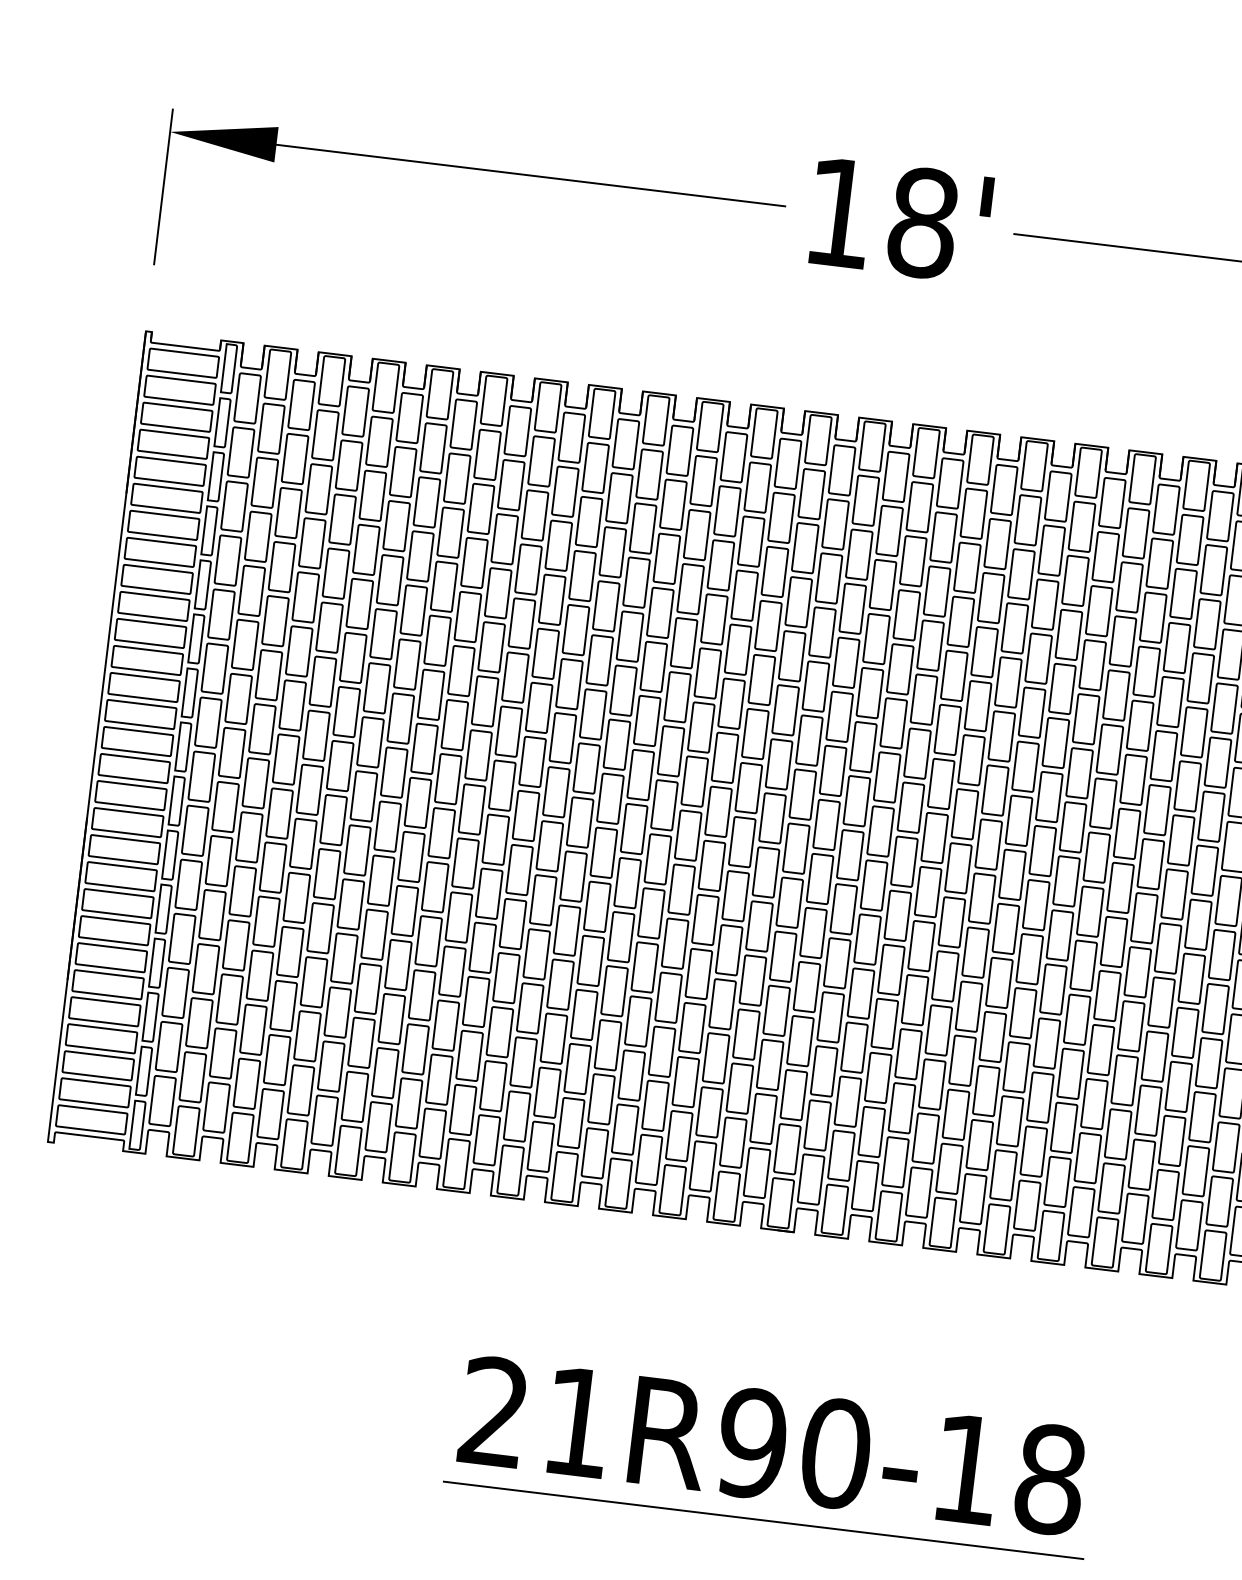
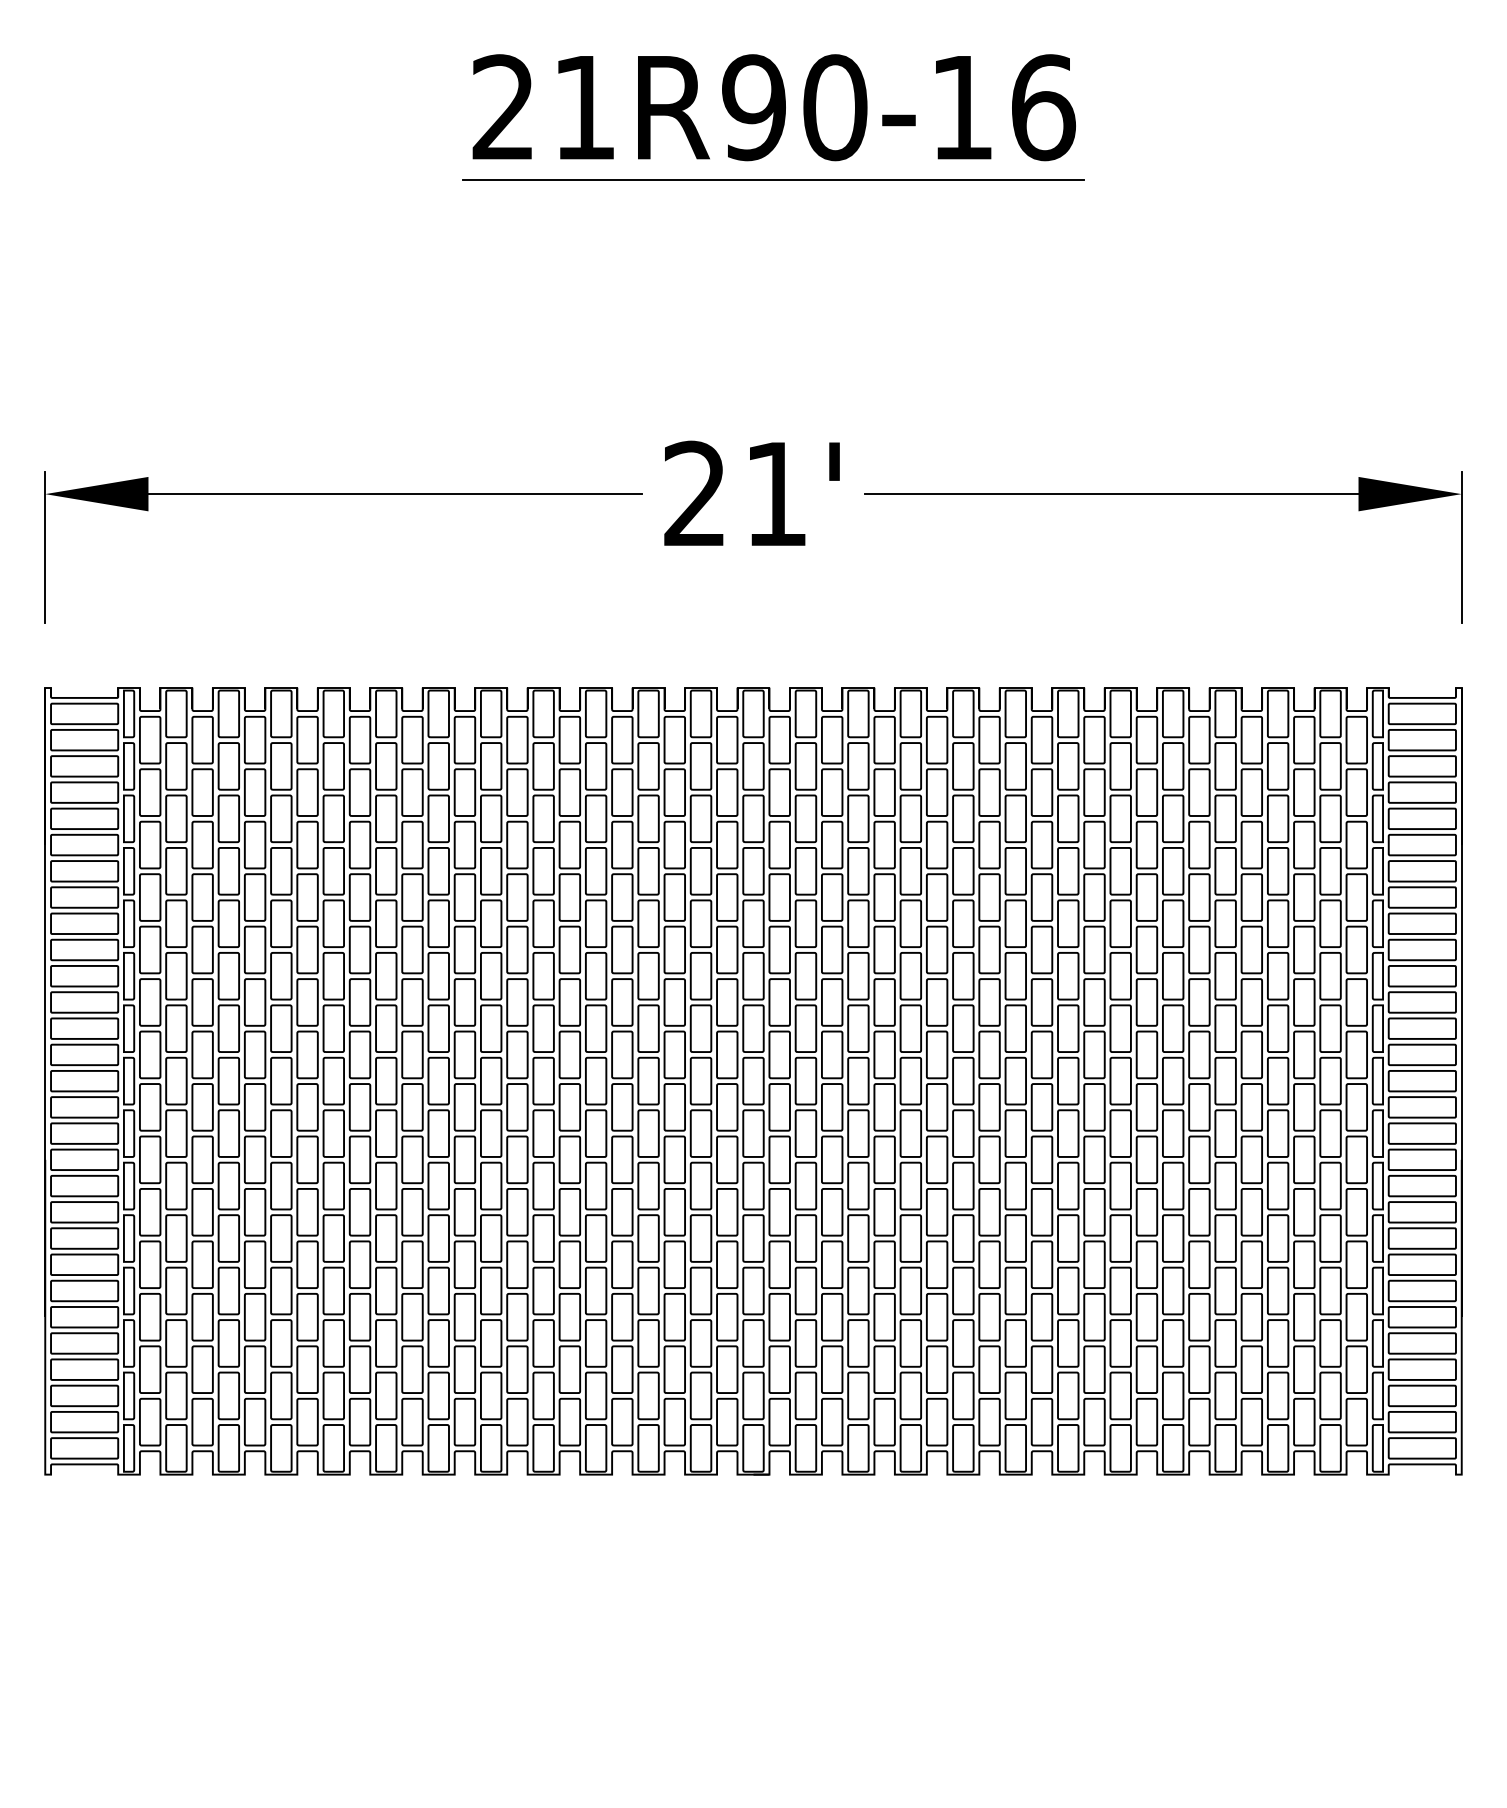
text: (882, 217) -> (736, 493), 18' -> 21'
part: (771, 1456) -> (773, 1691), removed

